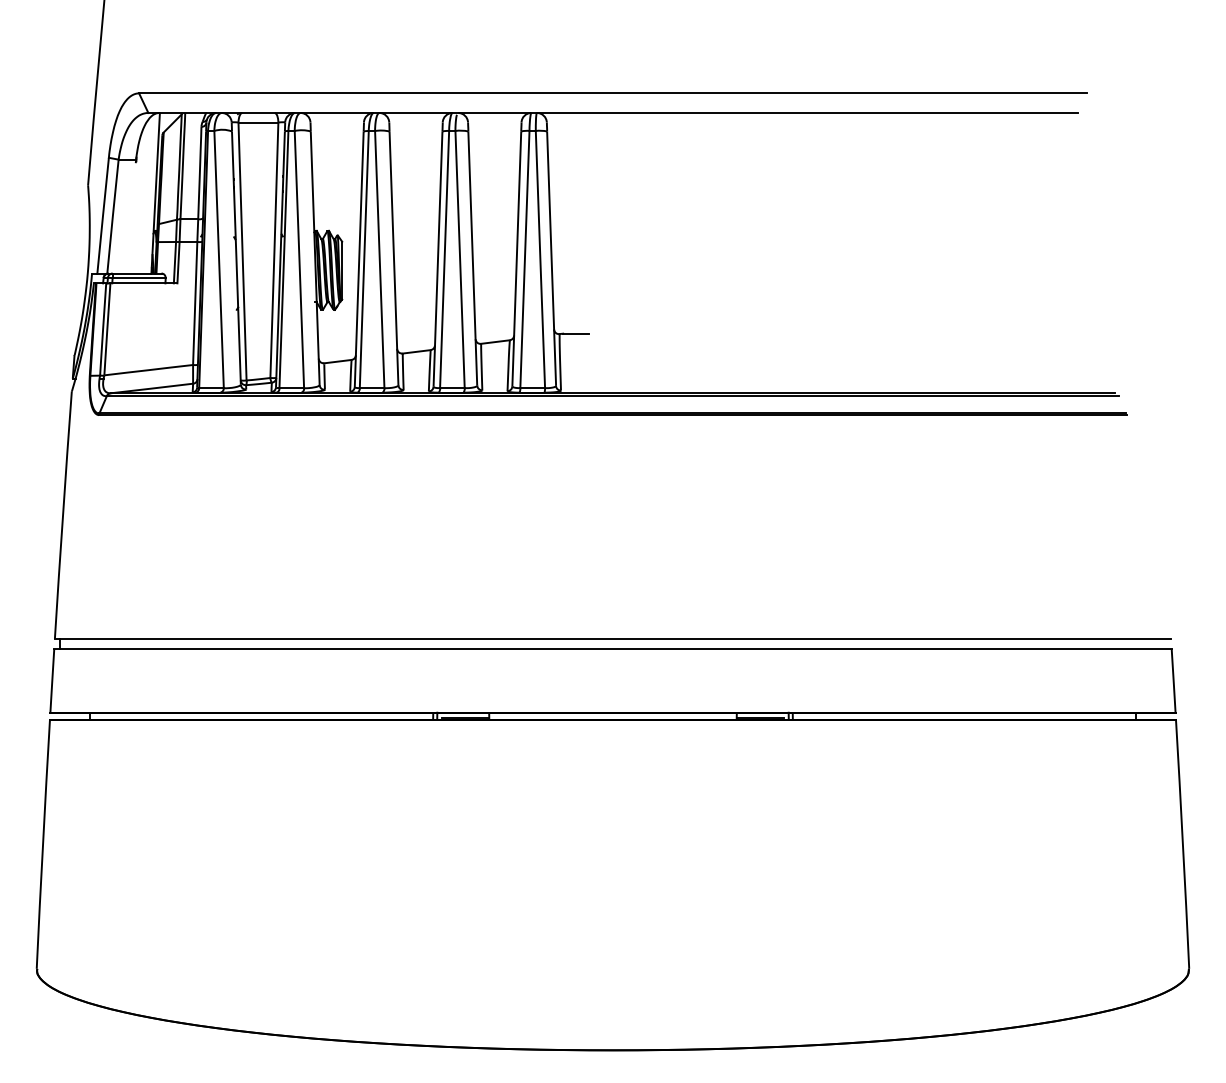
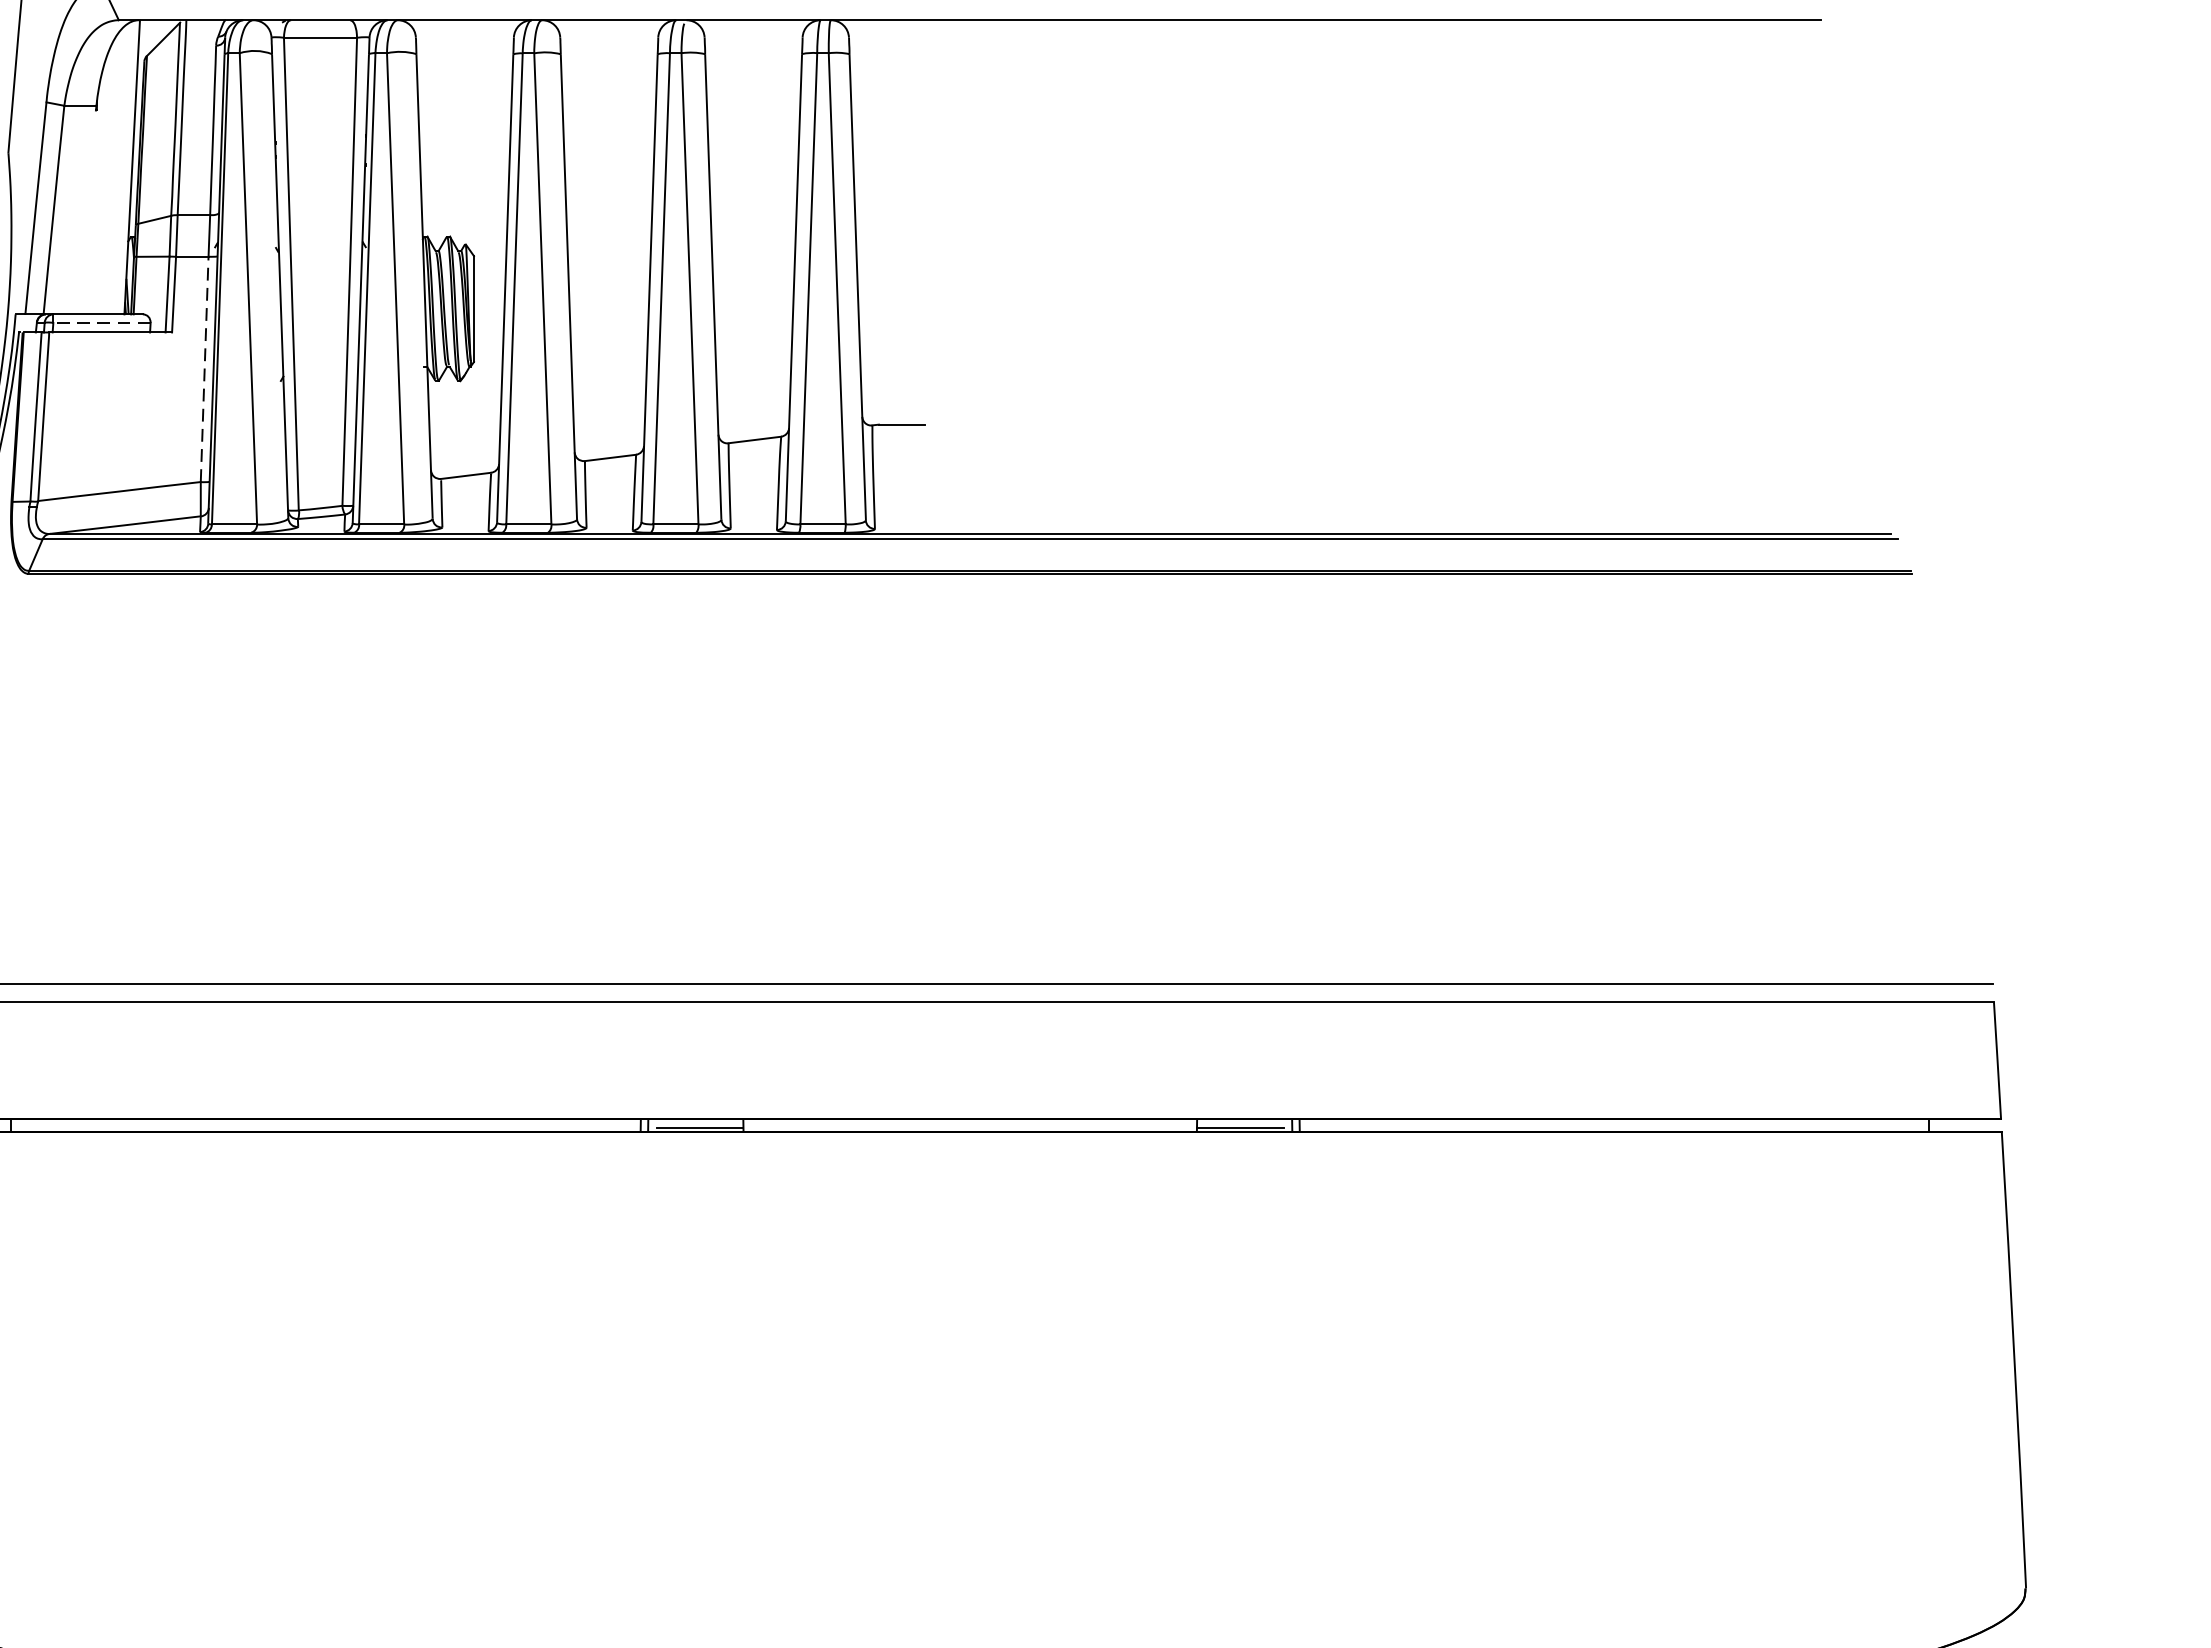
line: (139, 278) -> (102, 323), solid -> dashed
line: (195, 303) -> (205, 369), solid -> dashed

